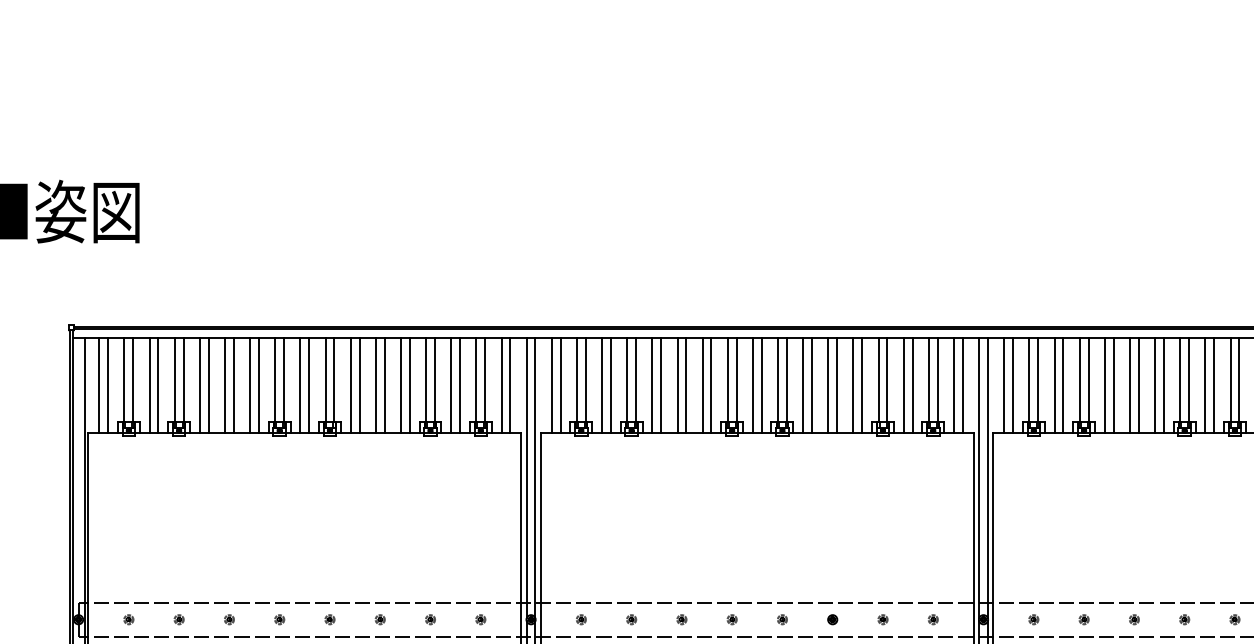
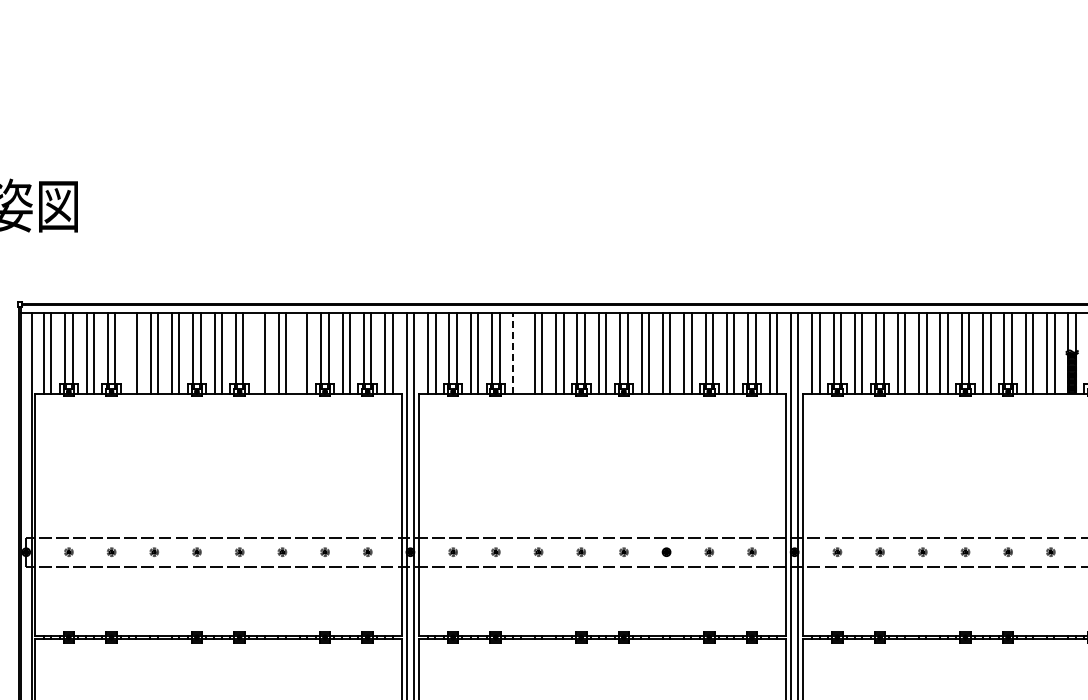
line: (652, 384) -> (513, 352), solid -> dashed
line: (200, 385) -> (129, 353), removed
line: (350, 385) -> (257, 353), removed
line: (400, 385) -> (299, 353), removed
line: (660, 385) -> (520, 353), removed

